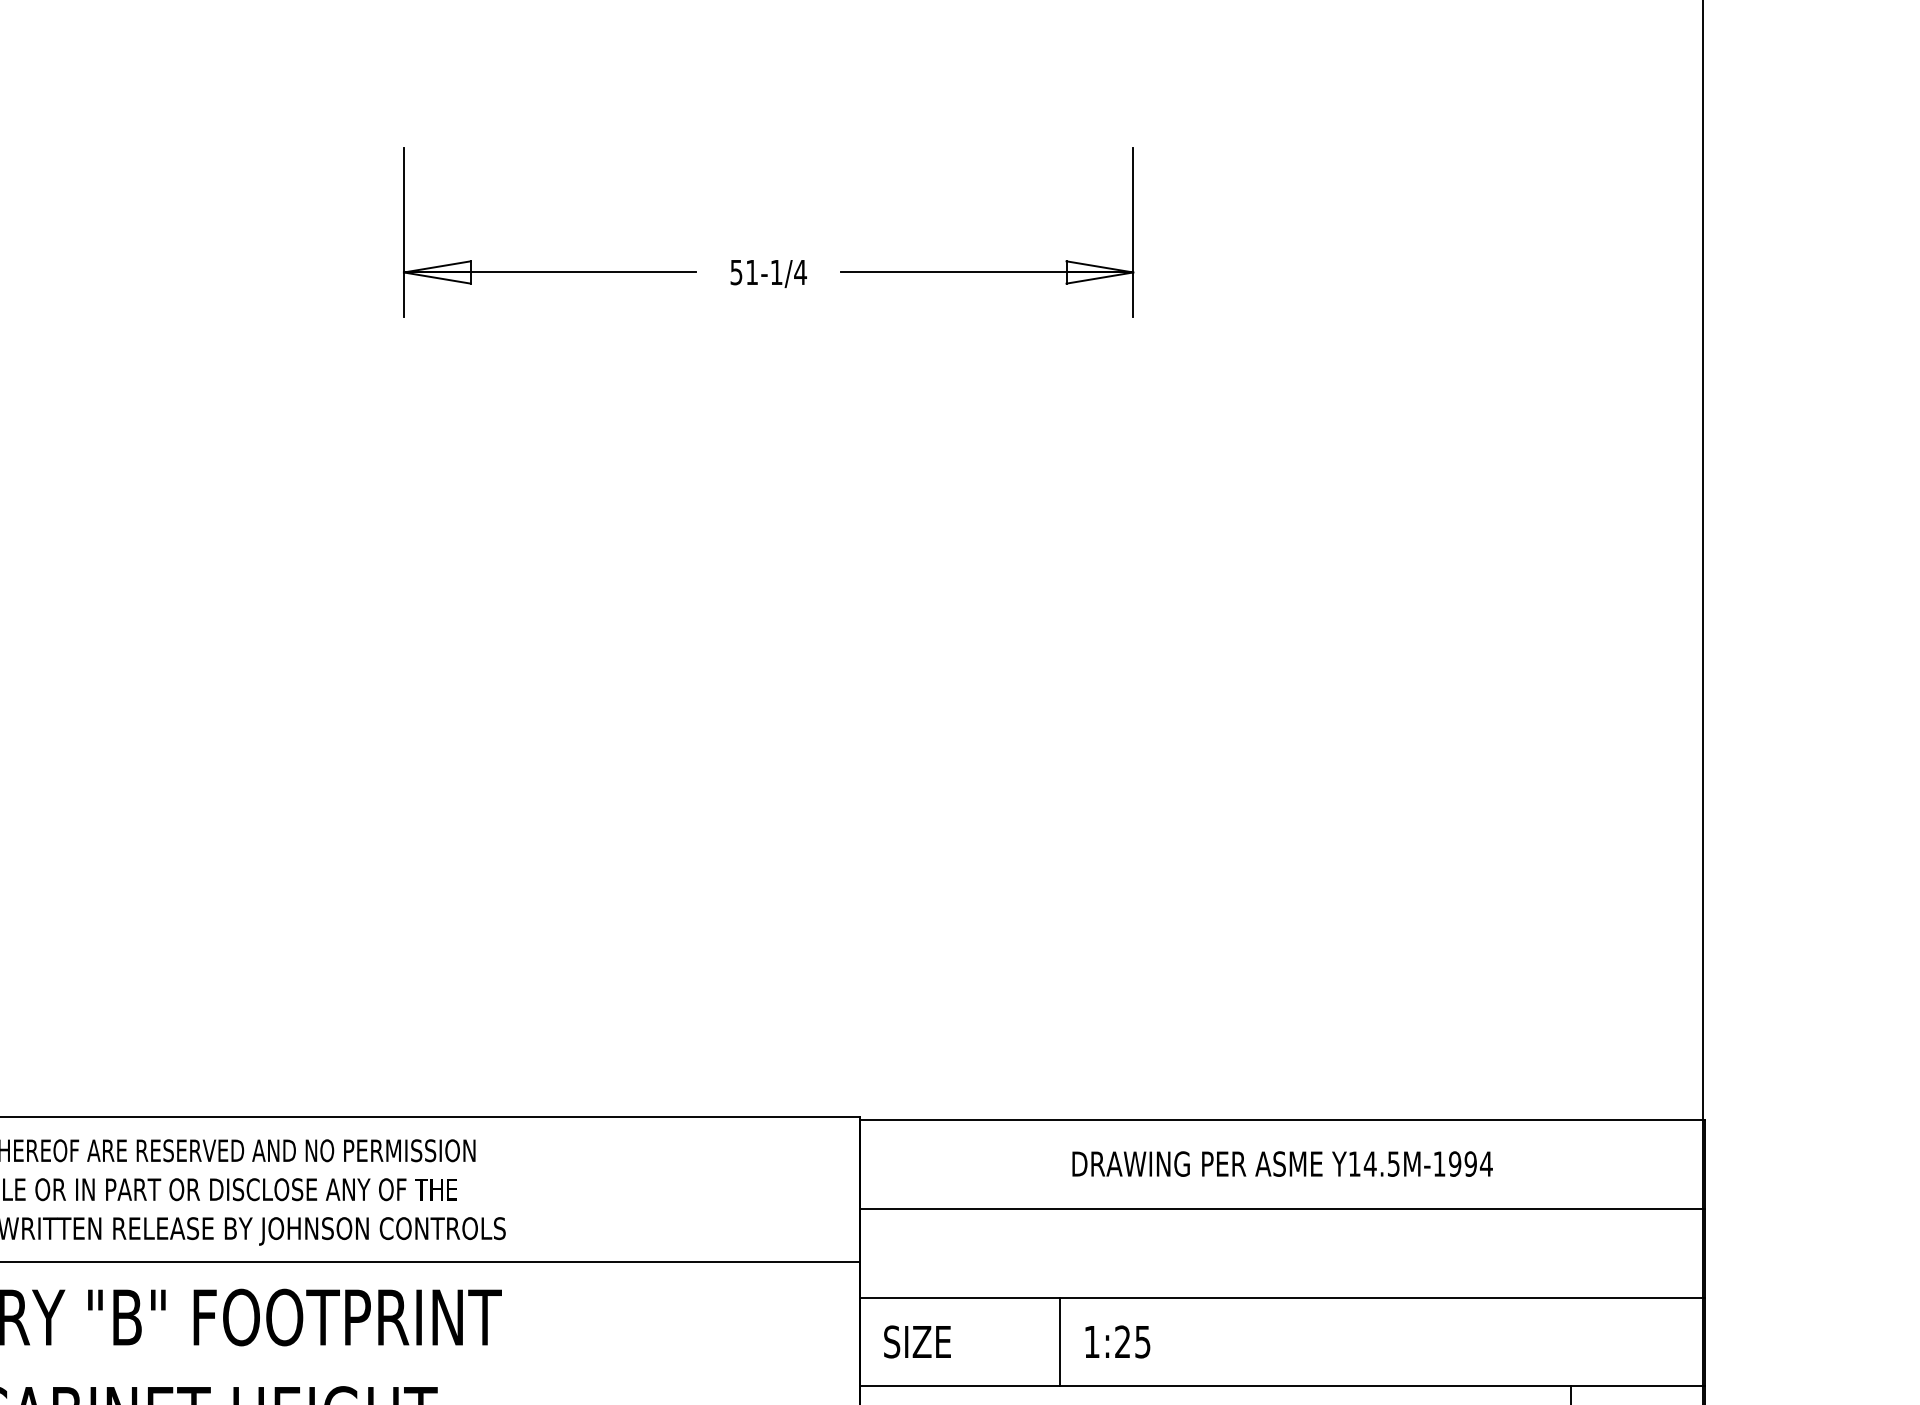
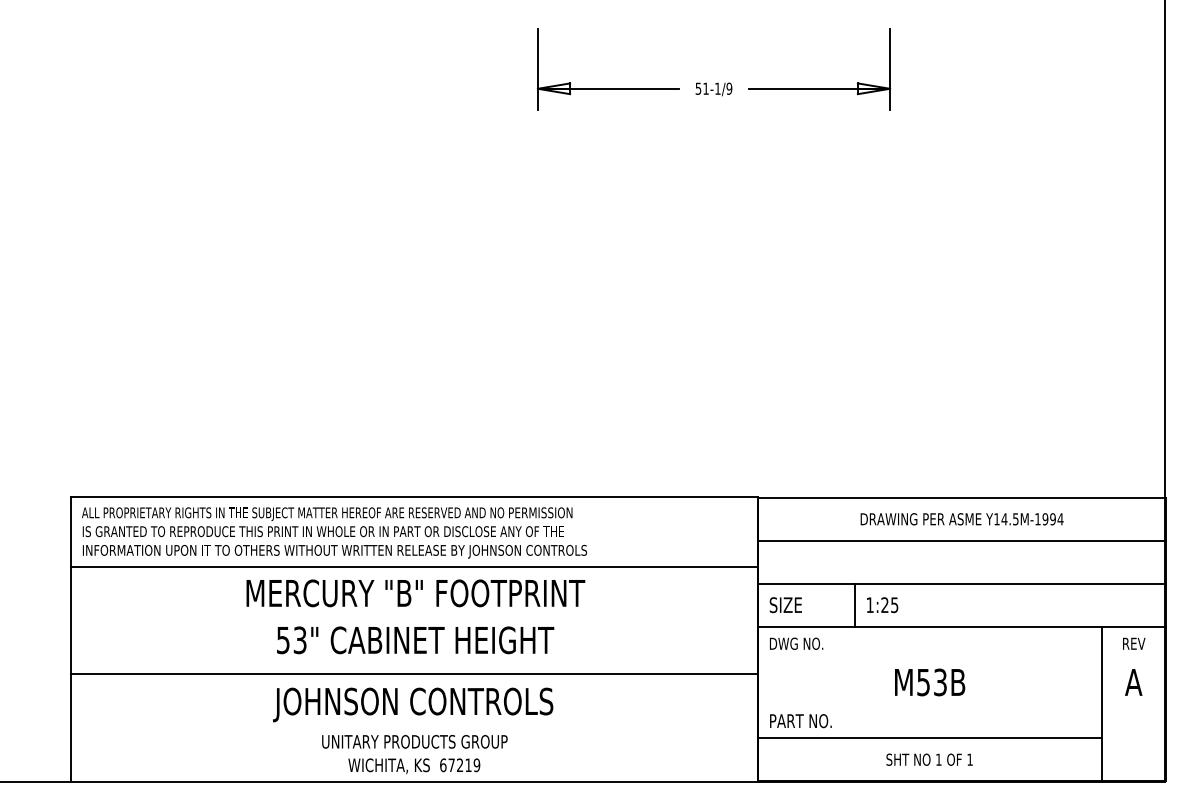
text: (800, 271) -> (729, 88), 51-1/4 -> 51-1/9

